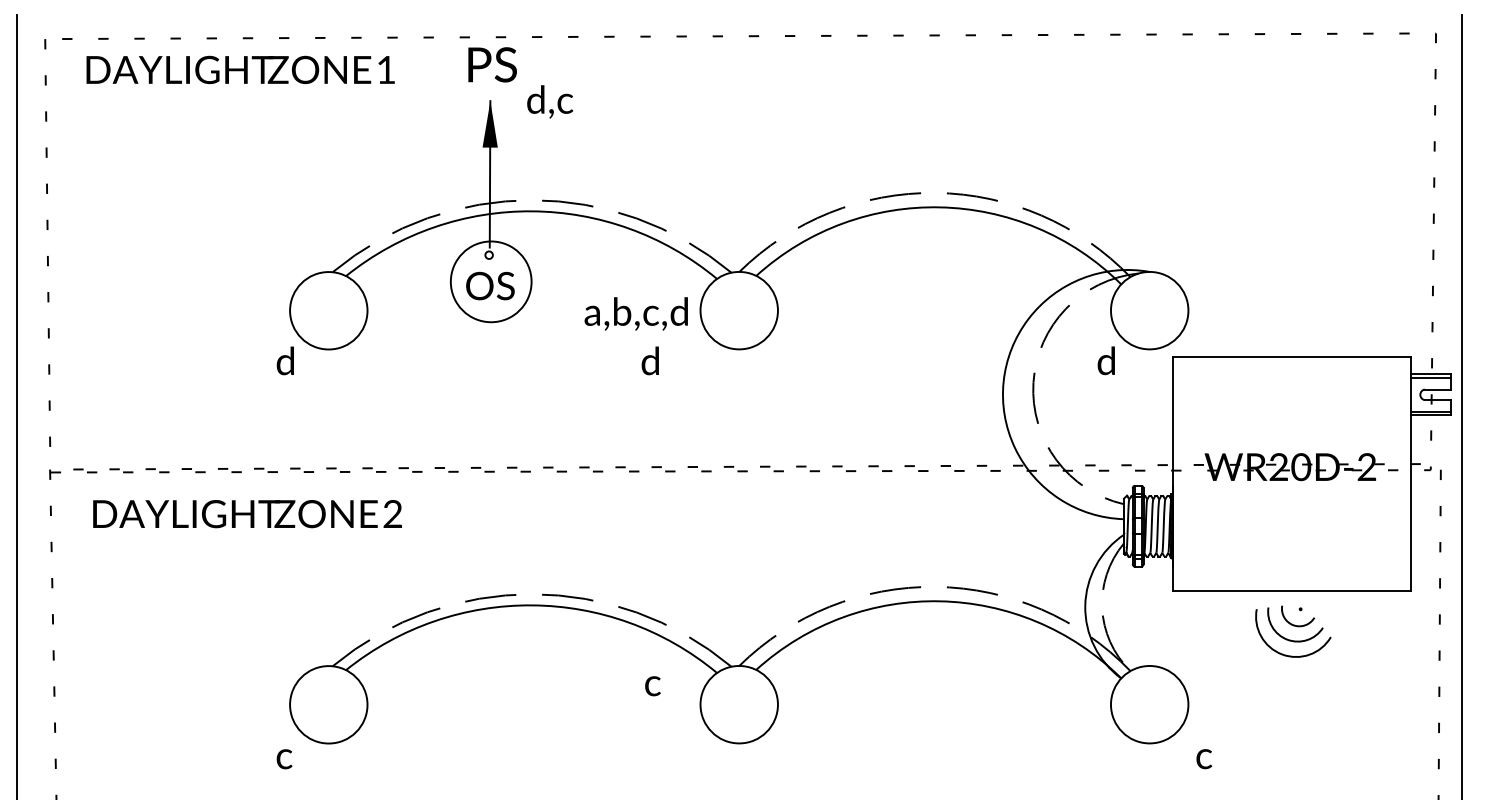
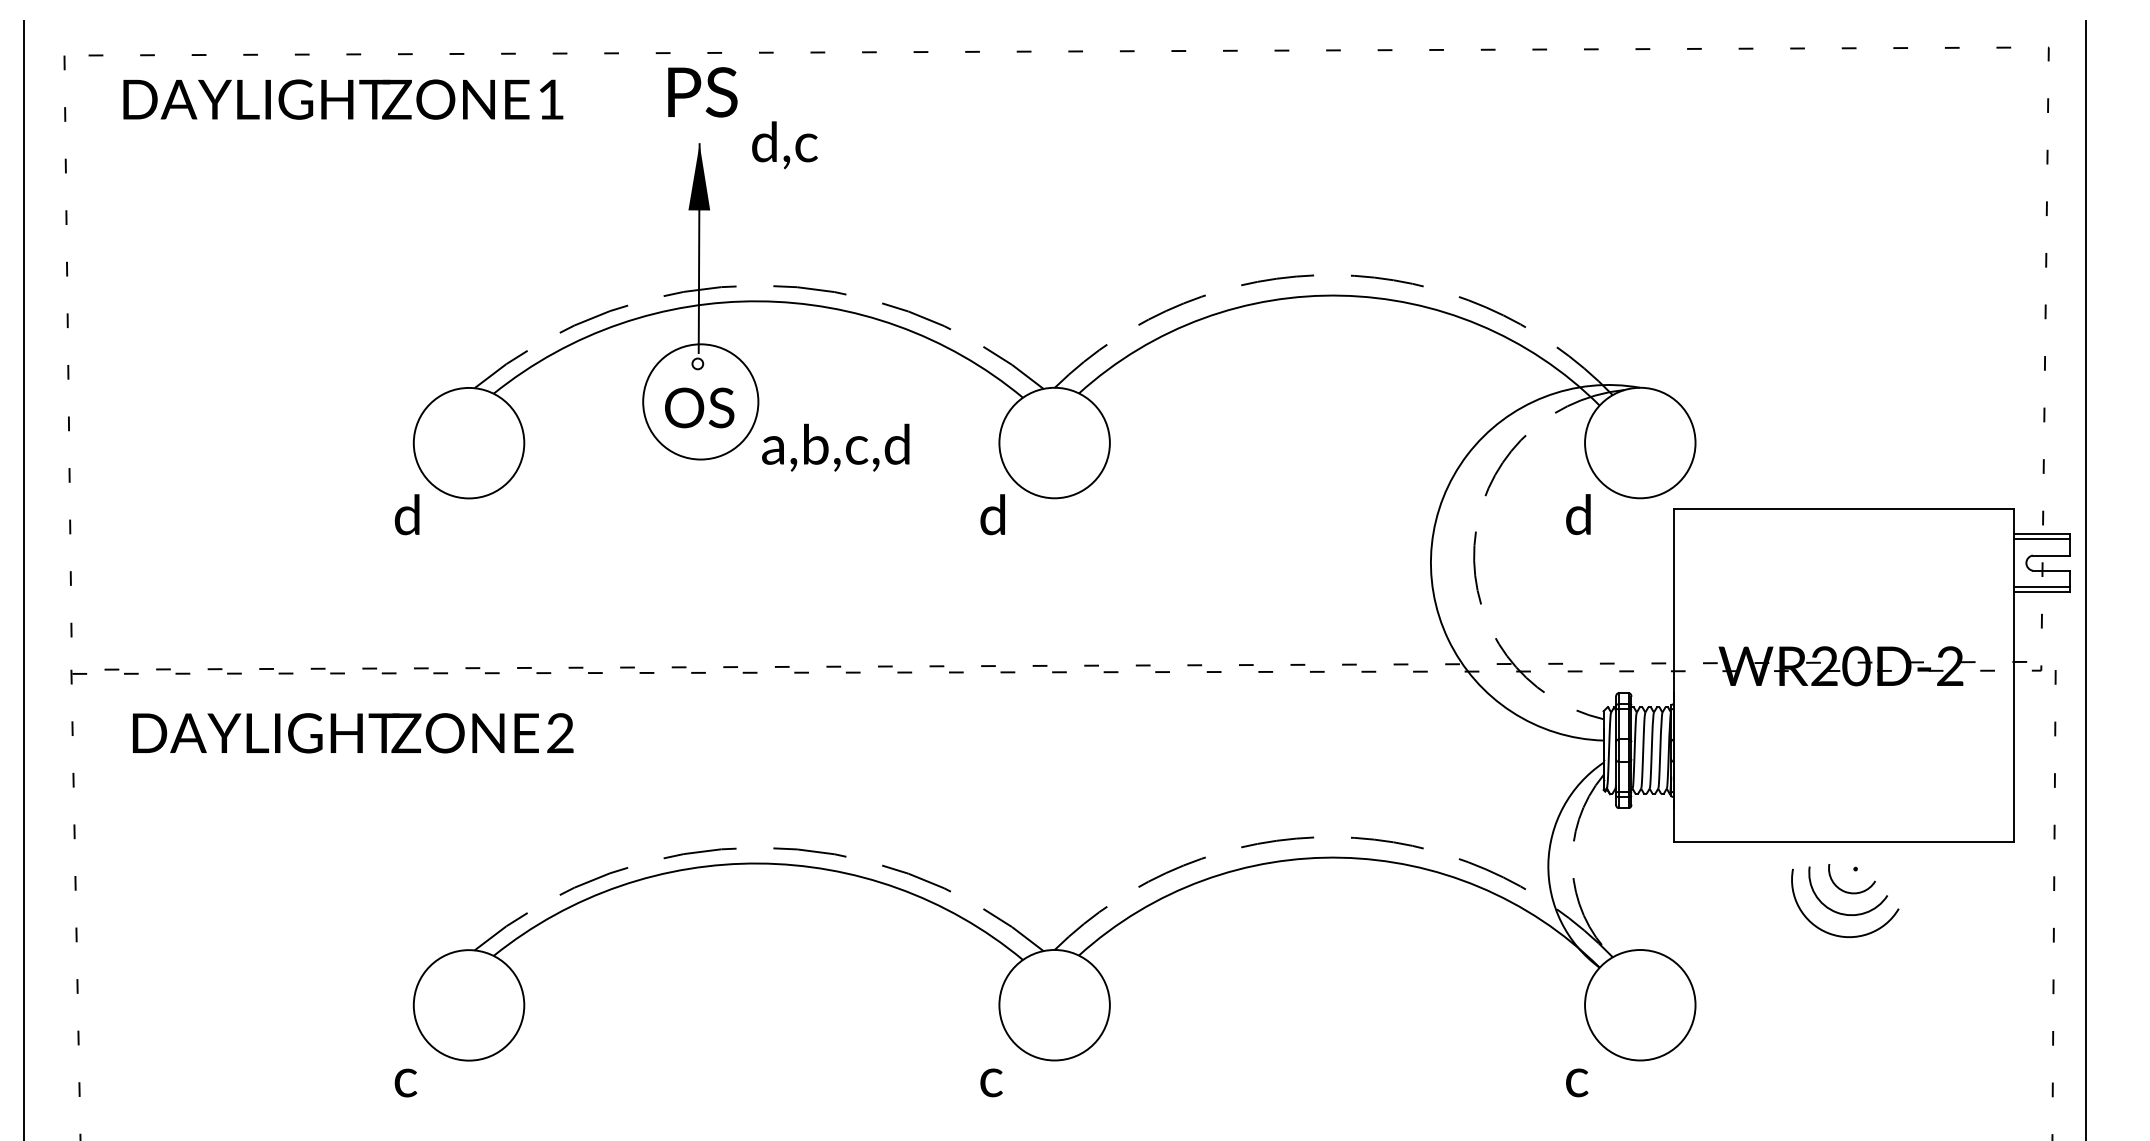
text: (636, 313) -> (835, 447), moved
text: (650, 360) -> (992, 514), moved
text: (652, 685) -> (991, 1082), moved
text: (1204, 758) -> (1577, 1082), moved

